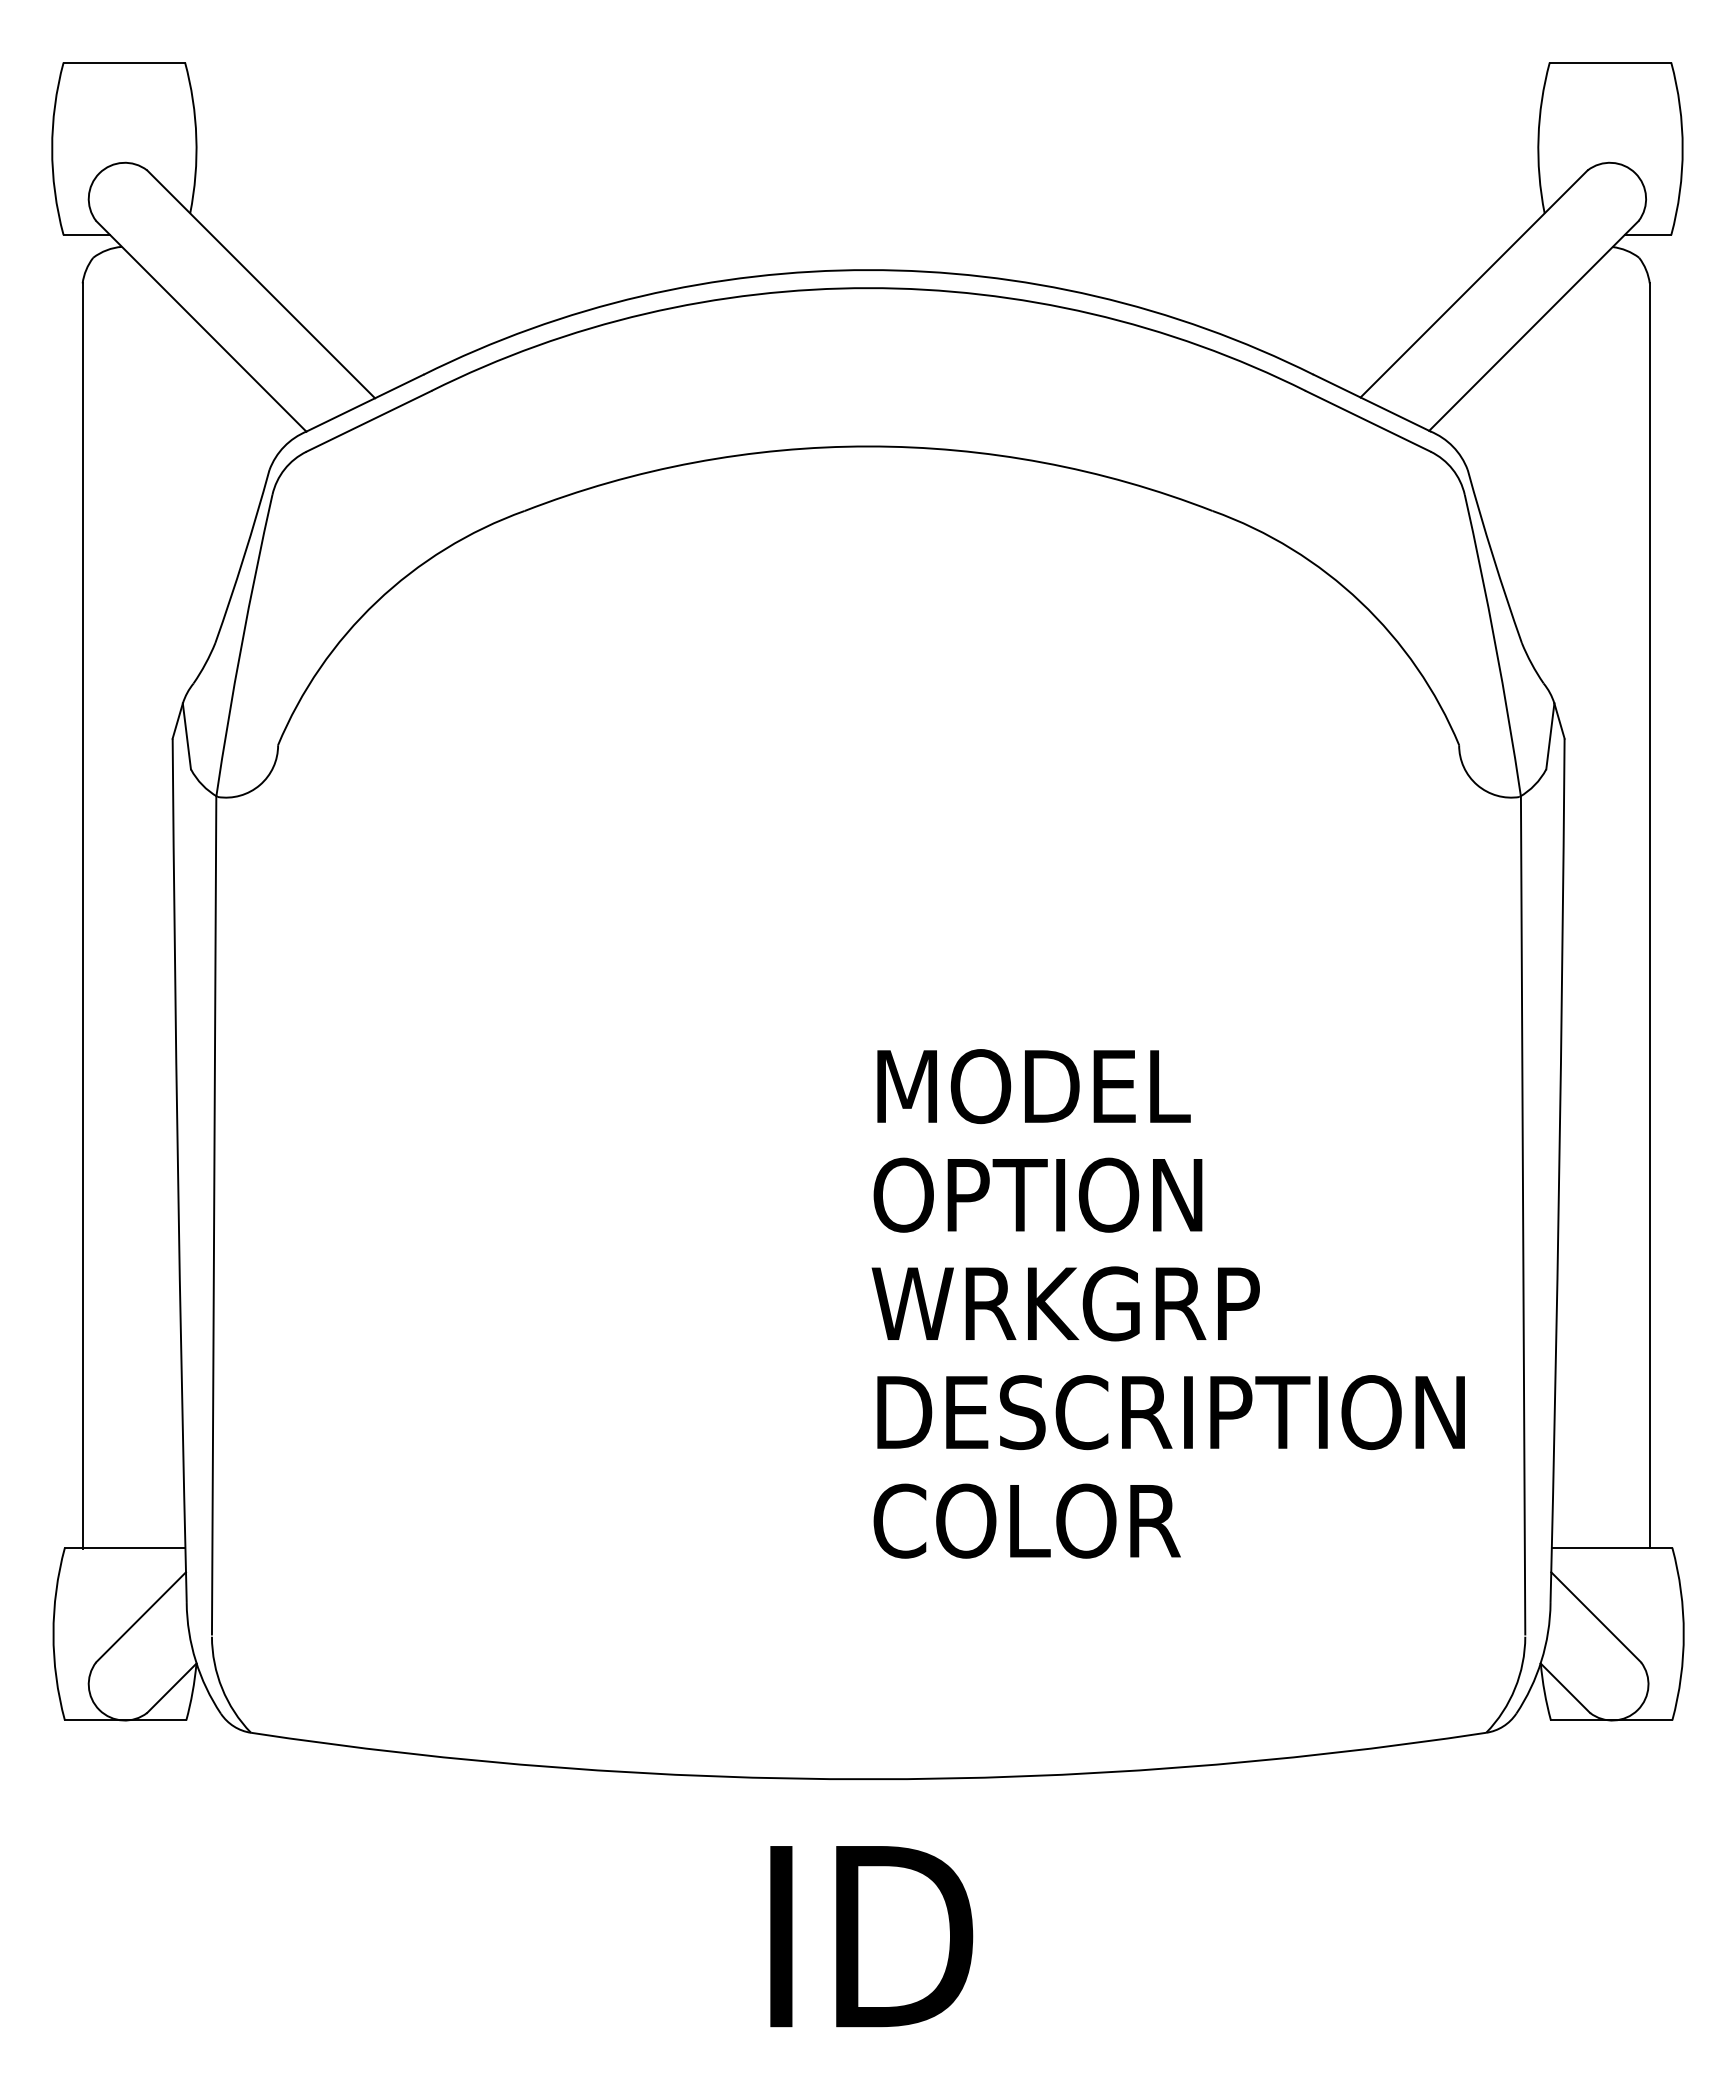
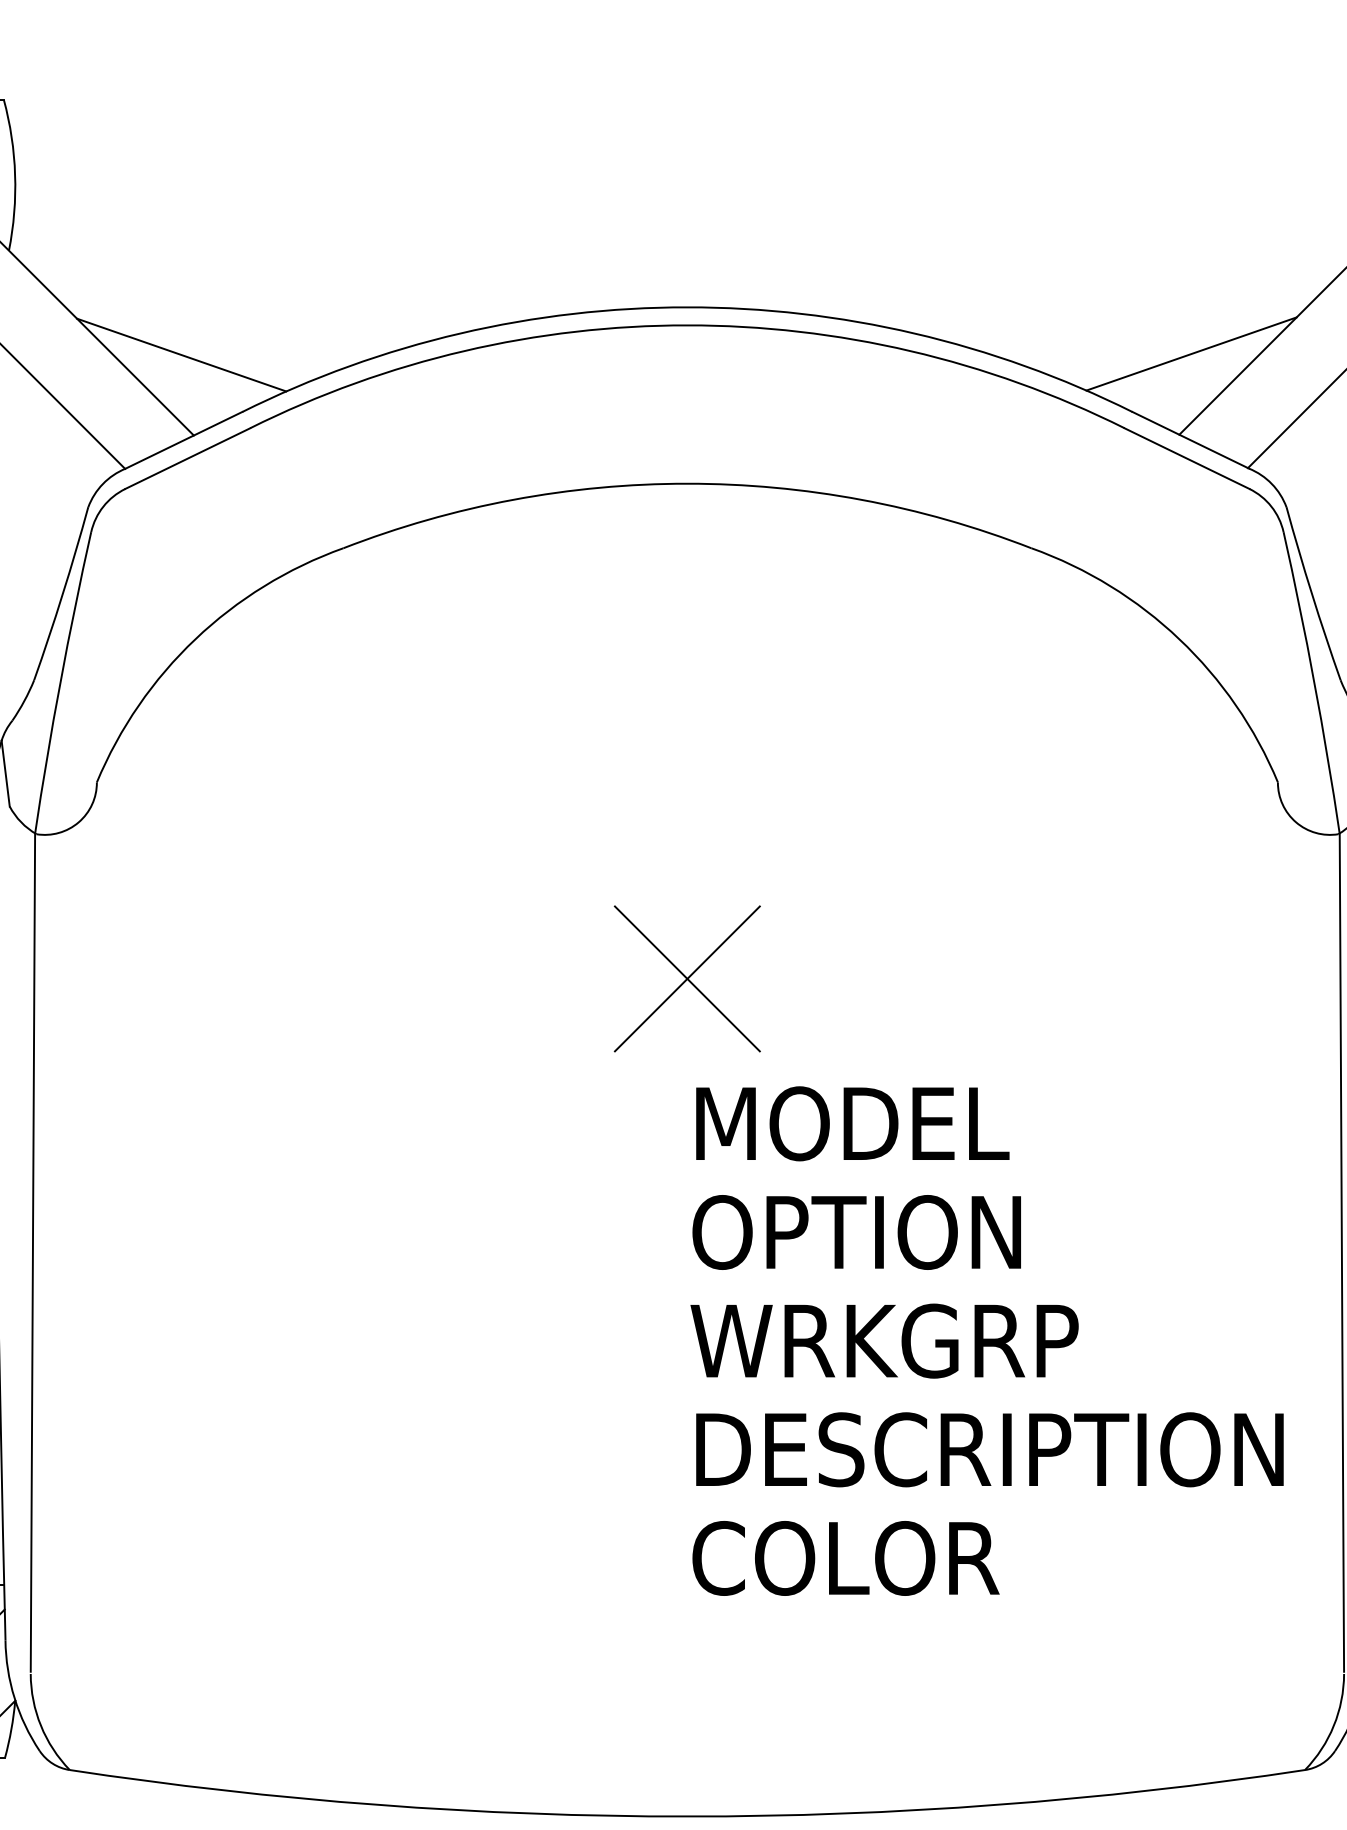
line: (1372, 316) -> (1191, 353), added
line: (362, 317) -> (181, 354), added
part: (868, 941) -> (687, 978), added

